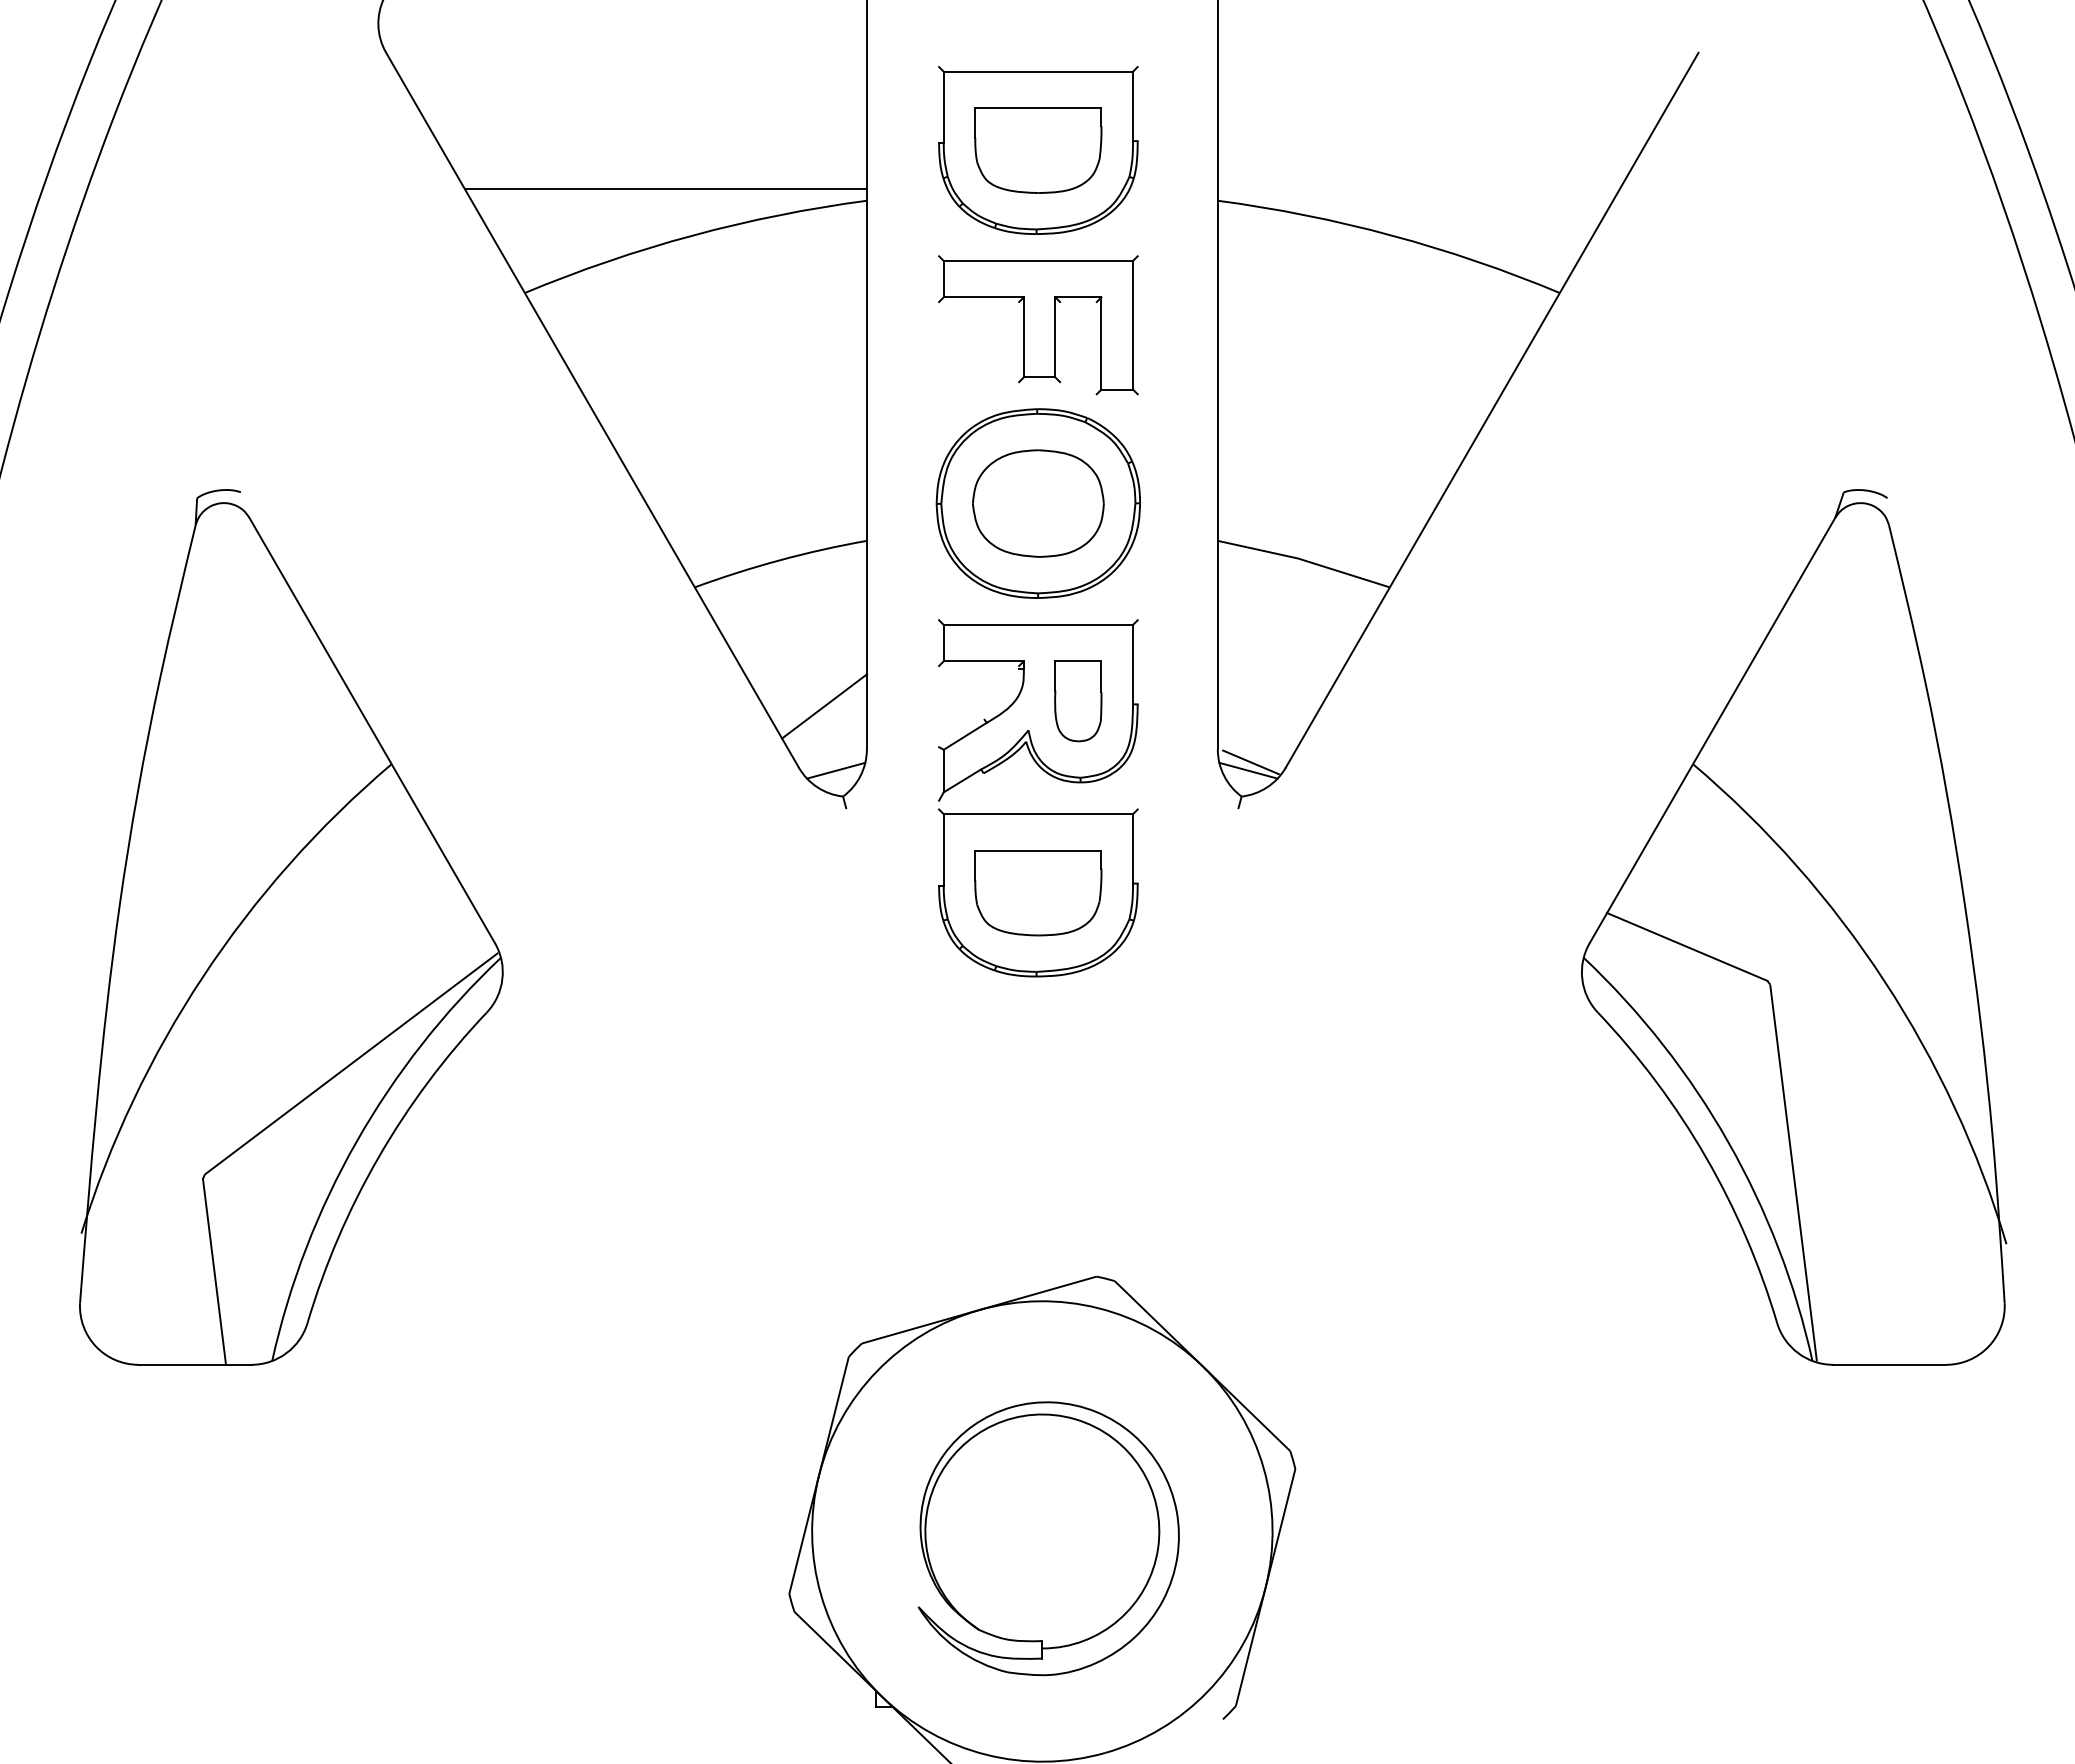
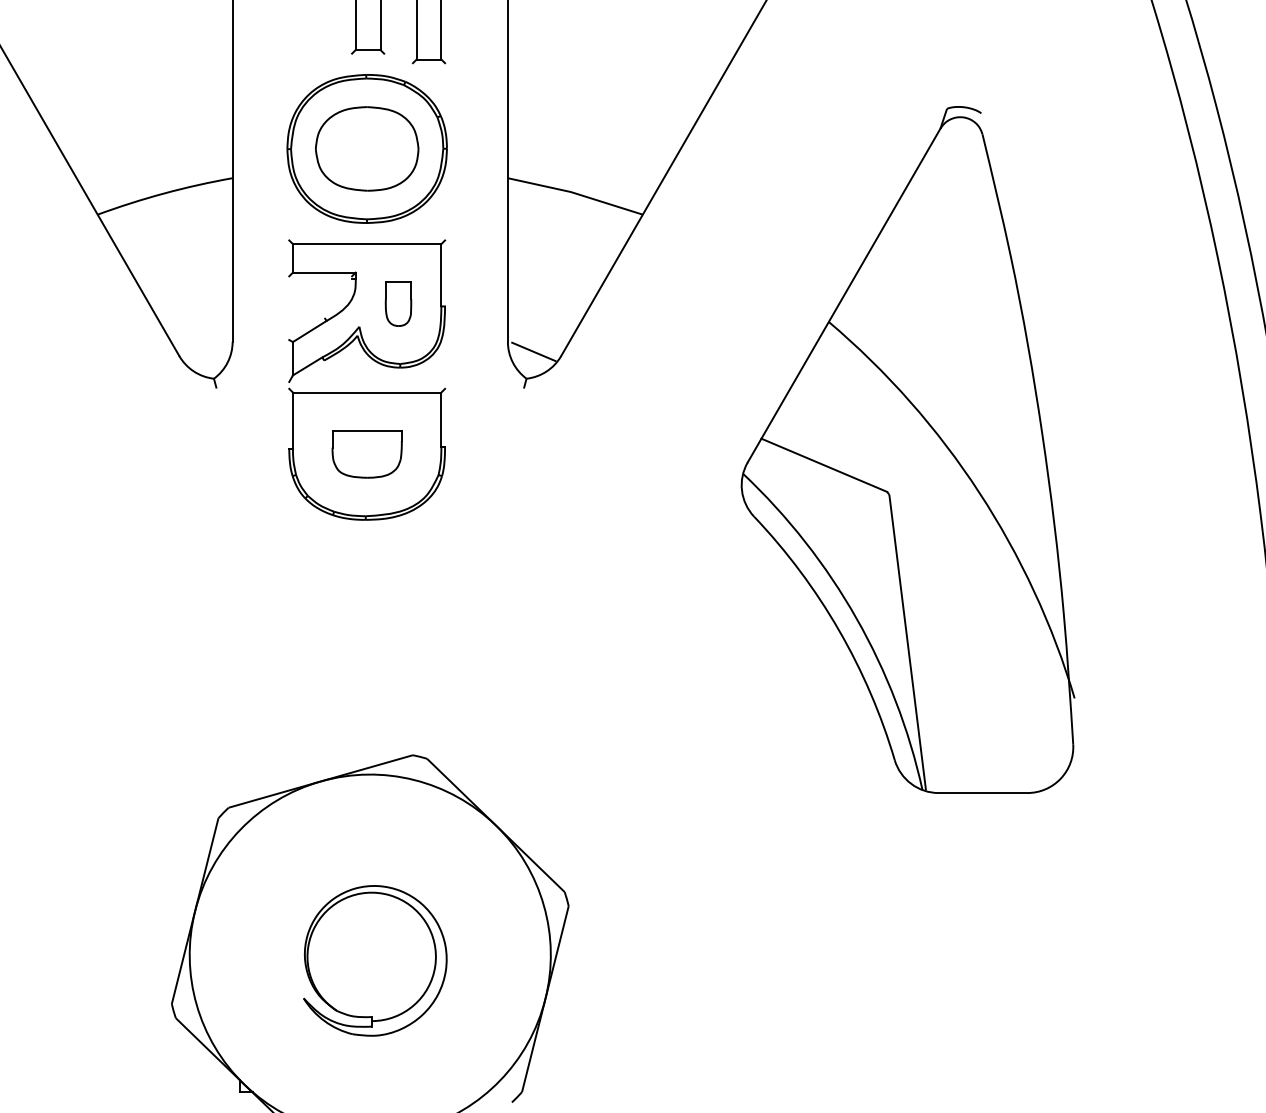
part: (1078, 701) -> (398, 304), size x0.7
line: (824, 706) -> (199, 308), removed
line: (836, 770) -> (208, 358), removed
line: (1248, 770) -> (531, 358), removed
part: (1038, 893) -> (367, 454), size x0.7
part: (1794, 927) -> (908, 450), moved
part: (1048, 1538) -> (375, 960), size x0.7

